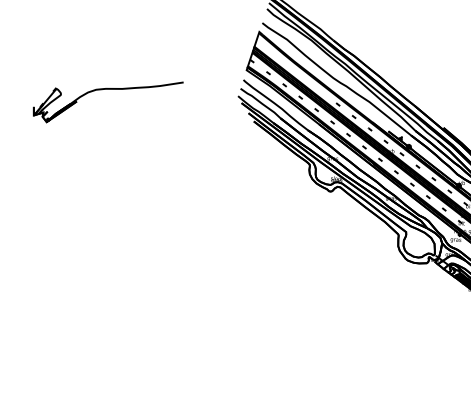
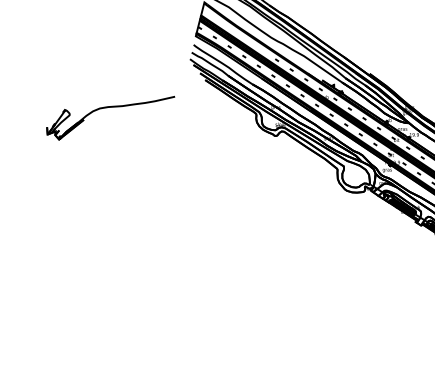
part: (104, 90) -> (107, 108), moved

